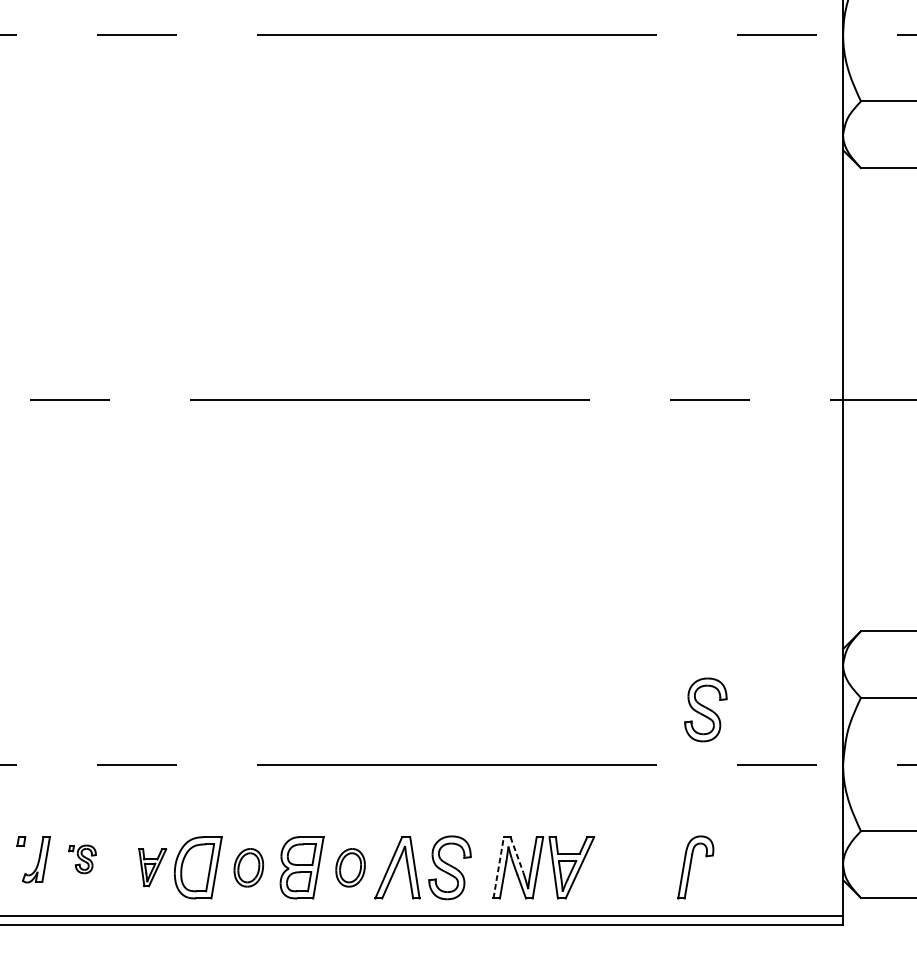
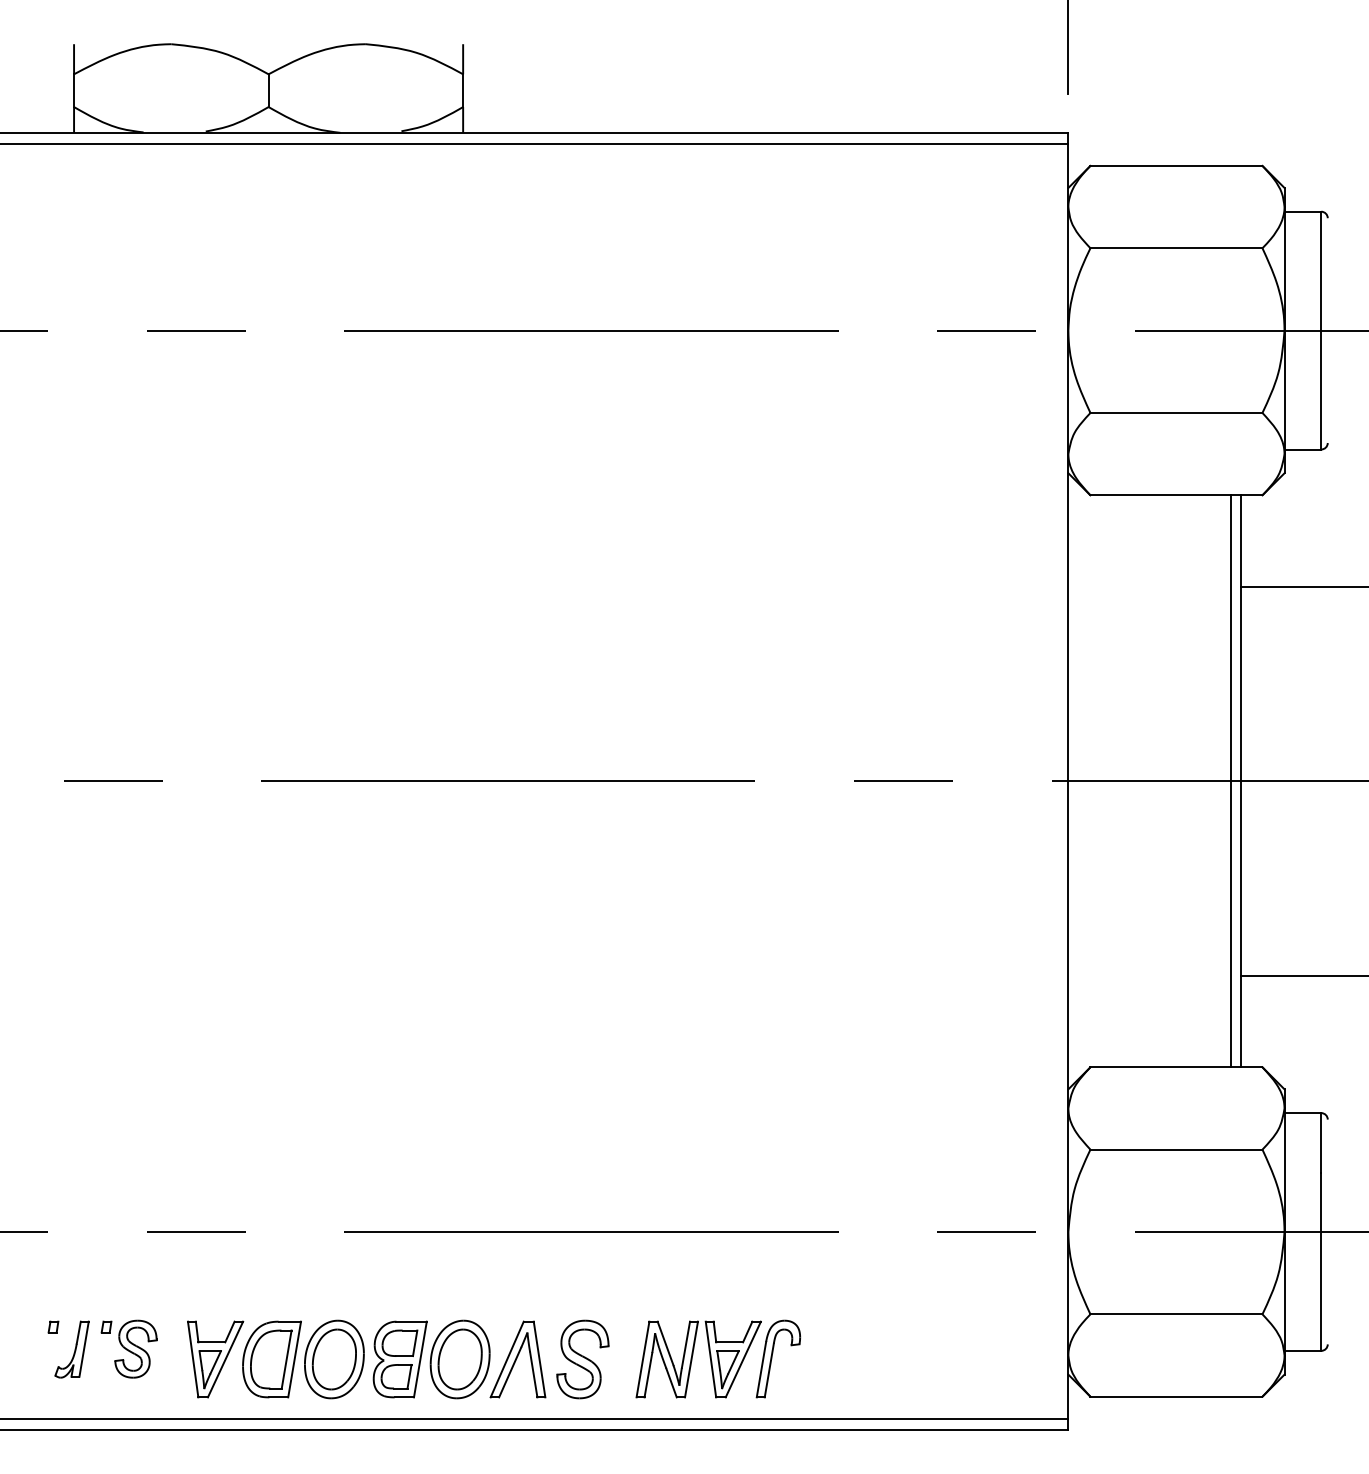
part: (705, 709) -> (898, 1164), removed
line: (516, 854) -> (665, 1343), dashed -> solid
part: (82, 858) -> (128, 1348), size x1.67
part: (152, 867) -> (215, 1359), size x1.67
part: (248, 867) -> (334, 1359), size x1.67
part: (350, 867) -> (459, 1359), size x1.67
line: (499, 867) -> (643, 1359), dashed -> solid
part: (695, 867) -> (777, 1358), moved

